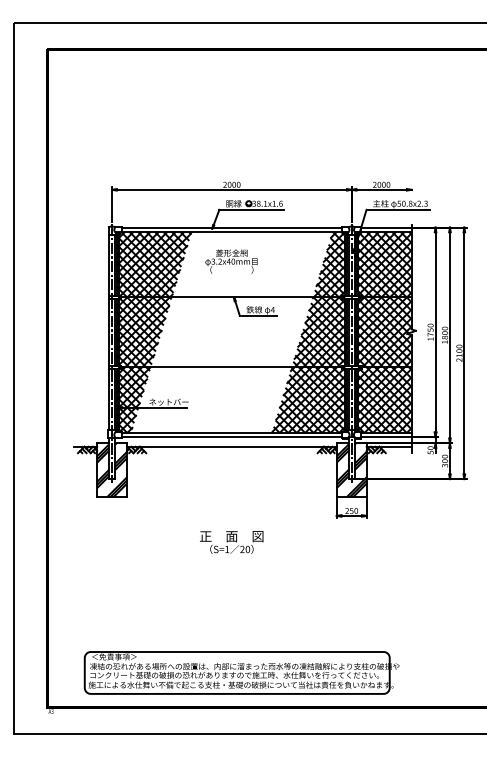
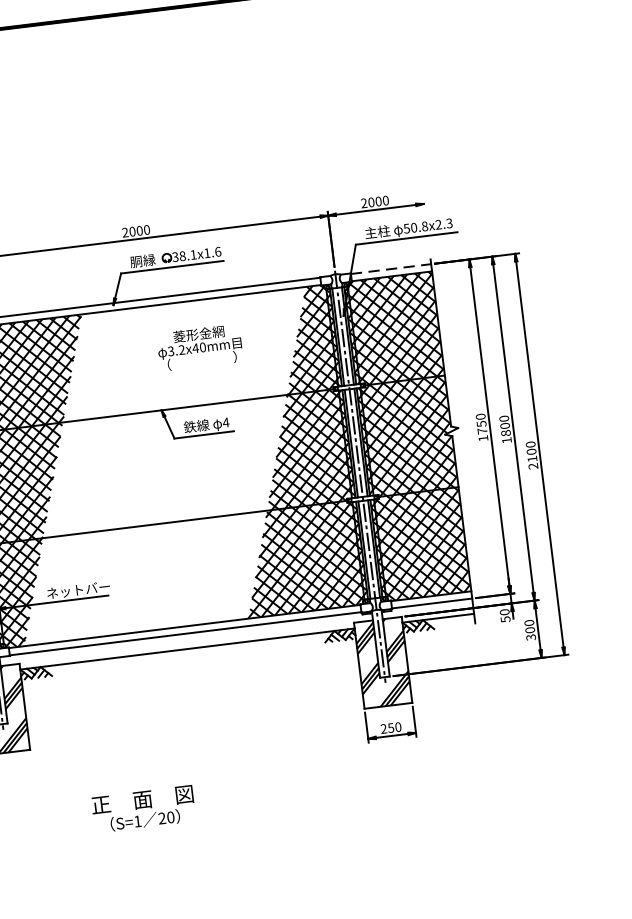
line: (386, 227) -> (391, 268), solid -> dashed
text: (231, 261) -> (199, 347), moved
text: (231, 542) -> (143, 809), moved

